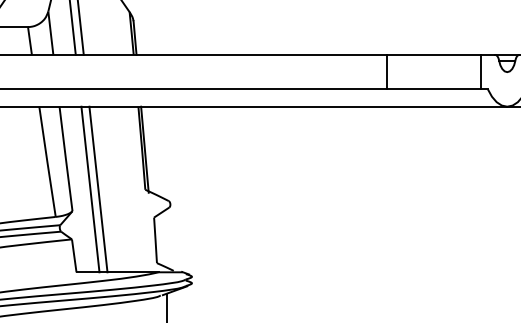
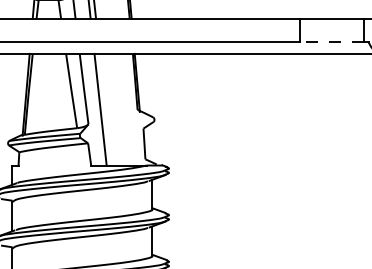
line: (434, 89) -> (332, 42), solid -> dashed
line: (97, 189) -> (105, 109), removed

